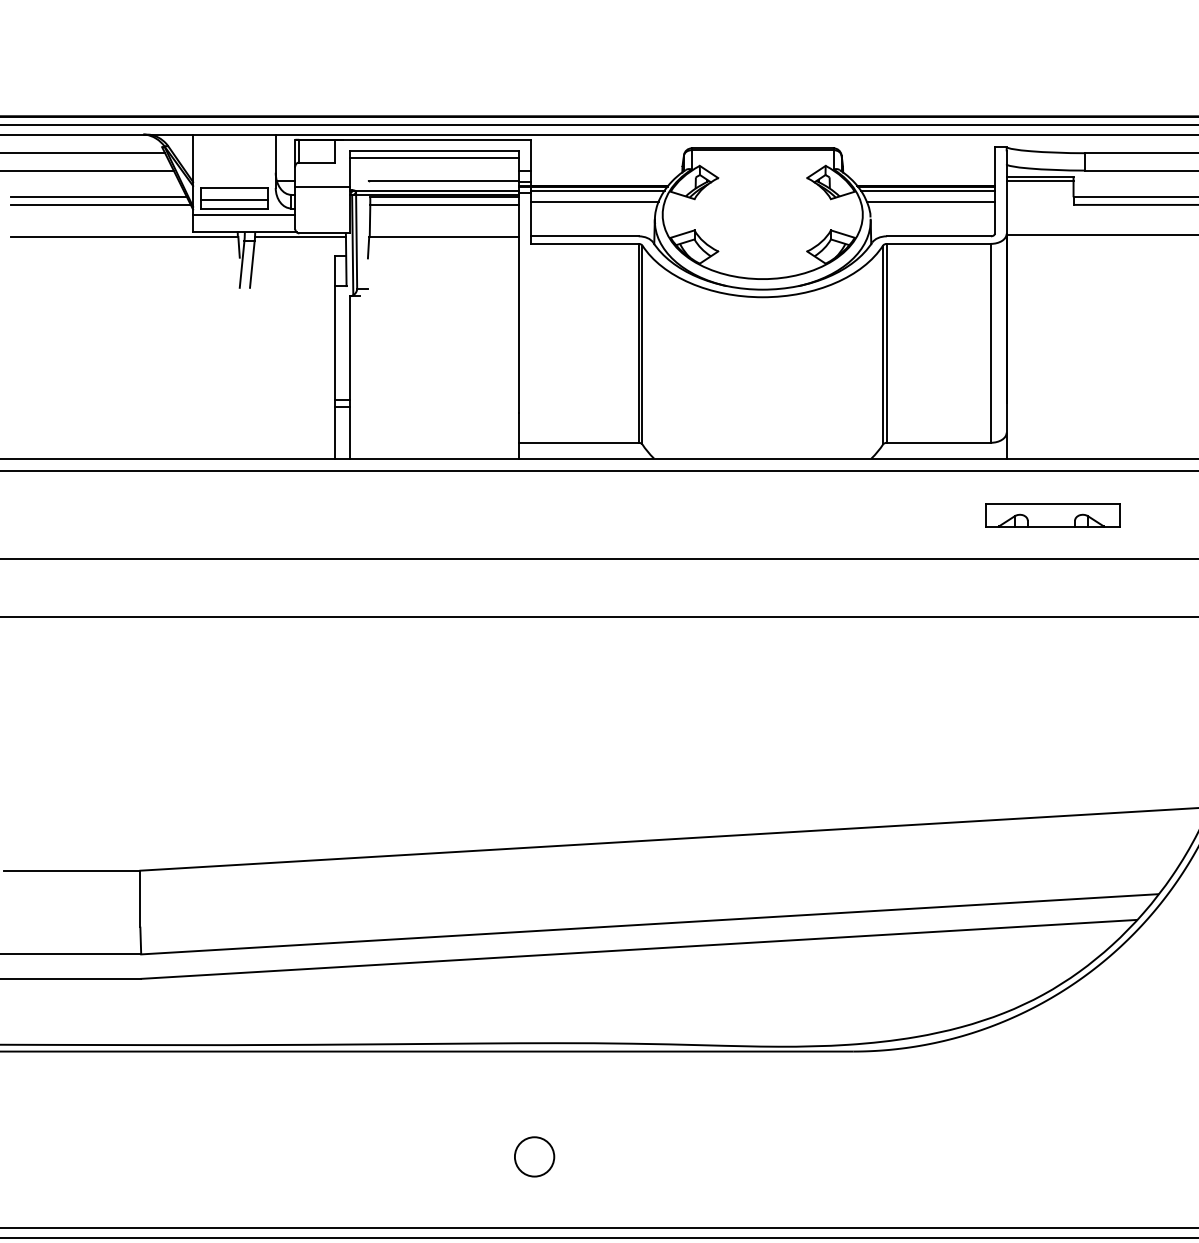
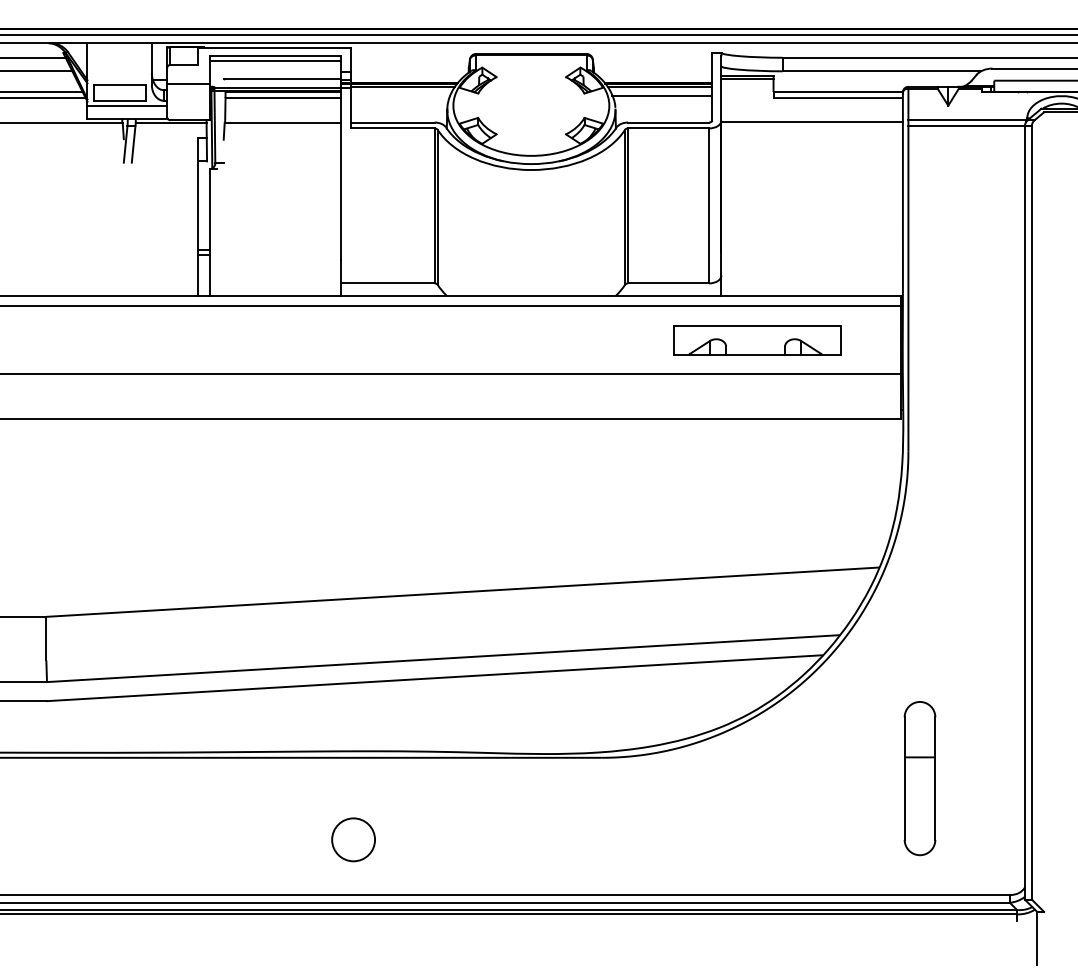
line: (234, 200) -> (119, 94), removed
line: (594, 201) -> (400, 95), removed
part: (1052, 514) -> (757, 339), size x1.6
circle: (534, 1156) -> (353, 839), size x1.4

